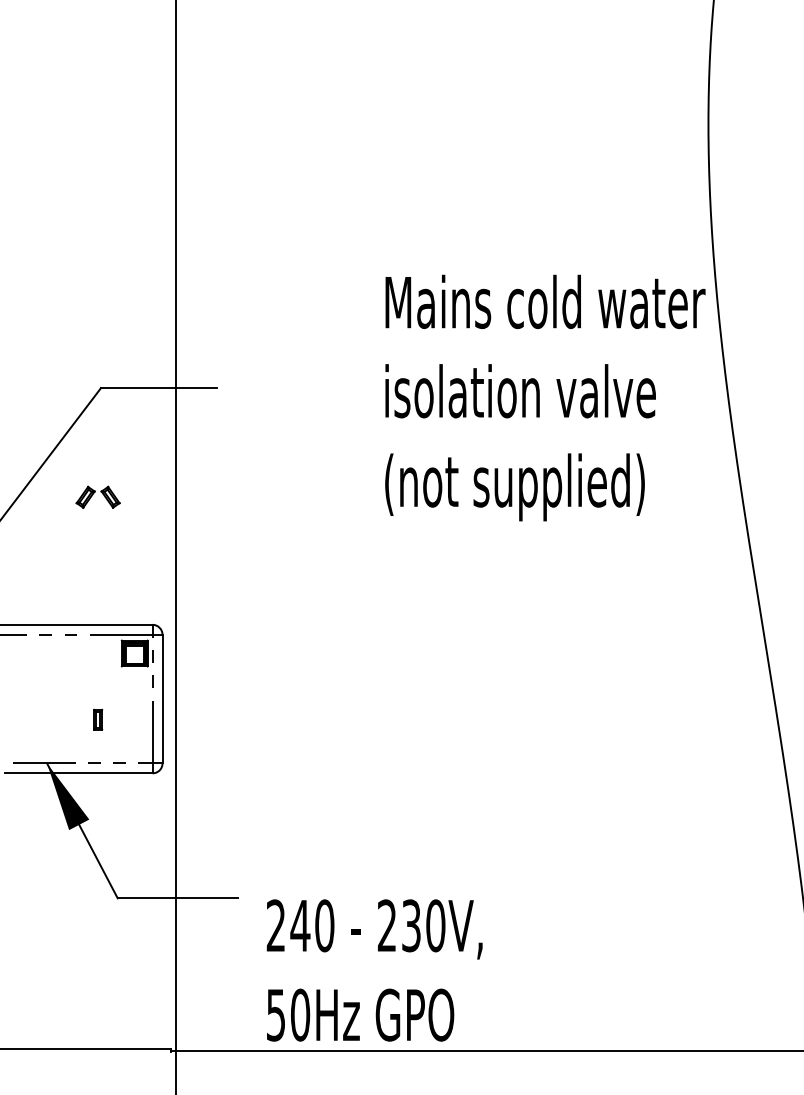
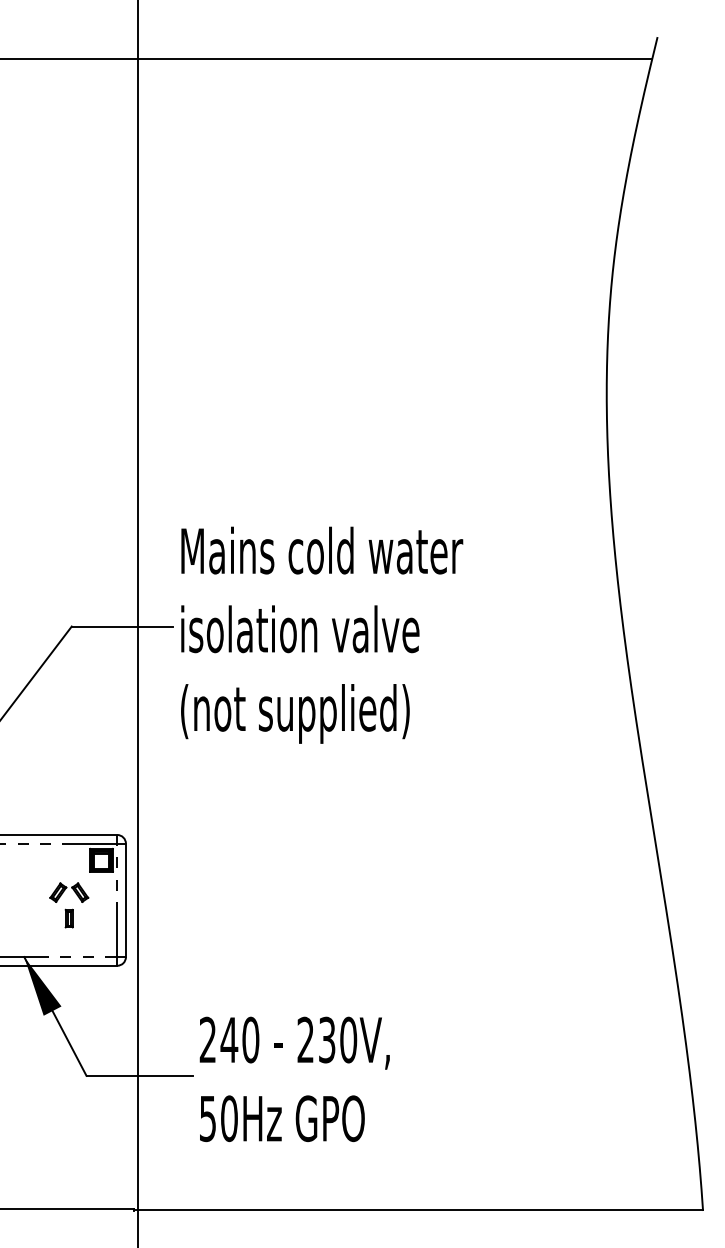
text: (545, 397) -> (322, 634), moved
part: (98, 497) -> (69, 892), moved
text: (374, 970) -> (294, 1079), moved

